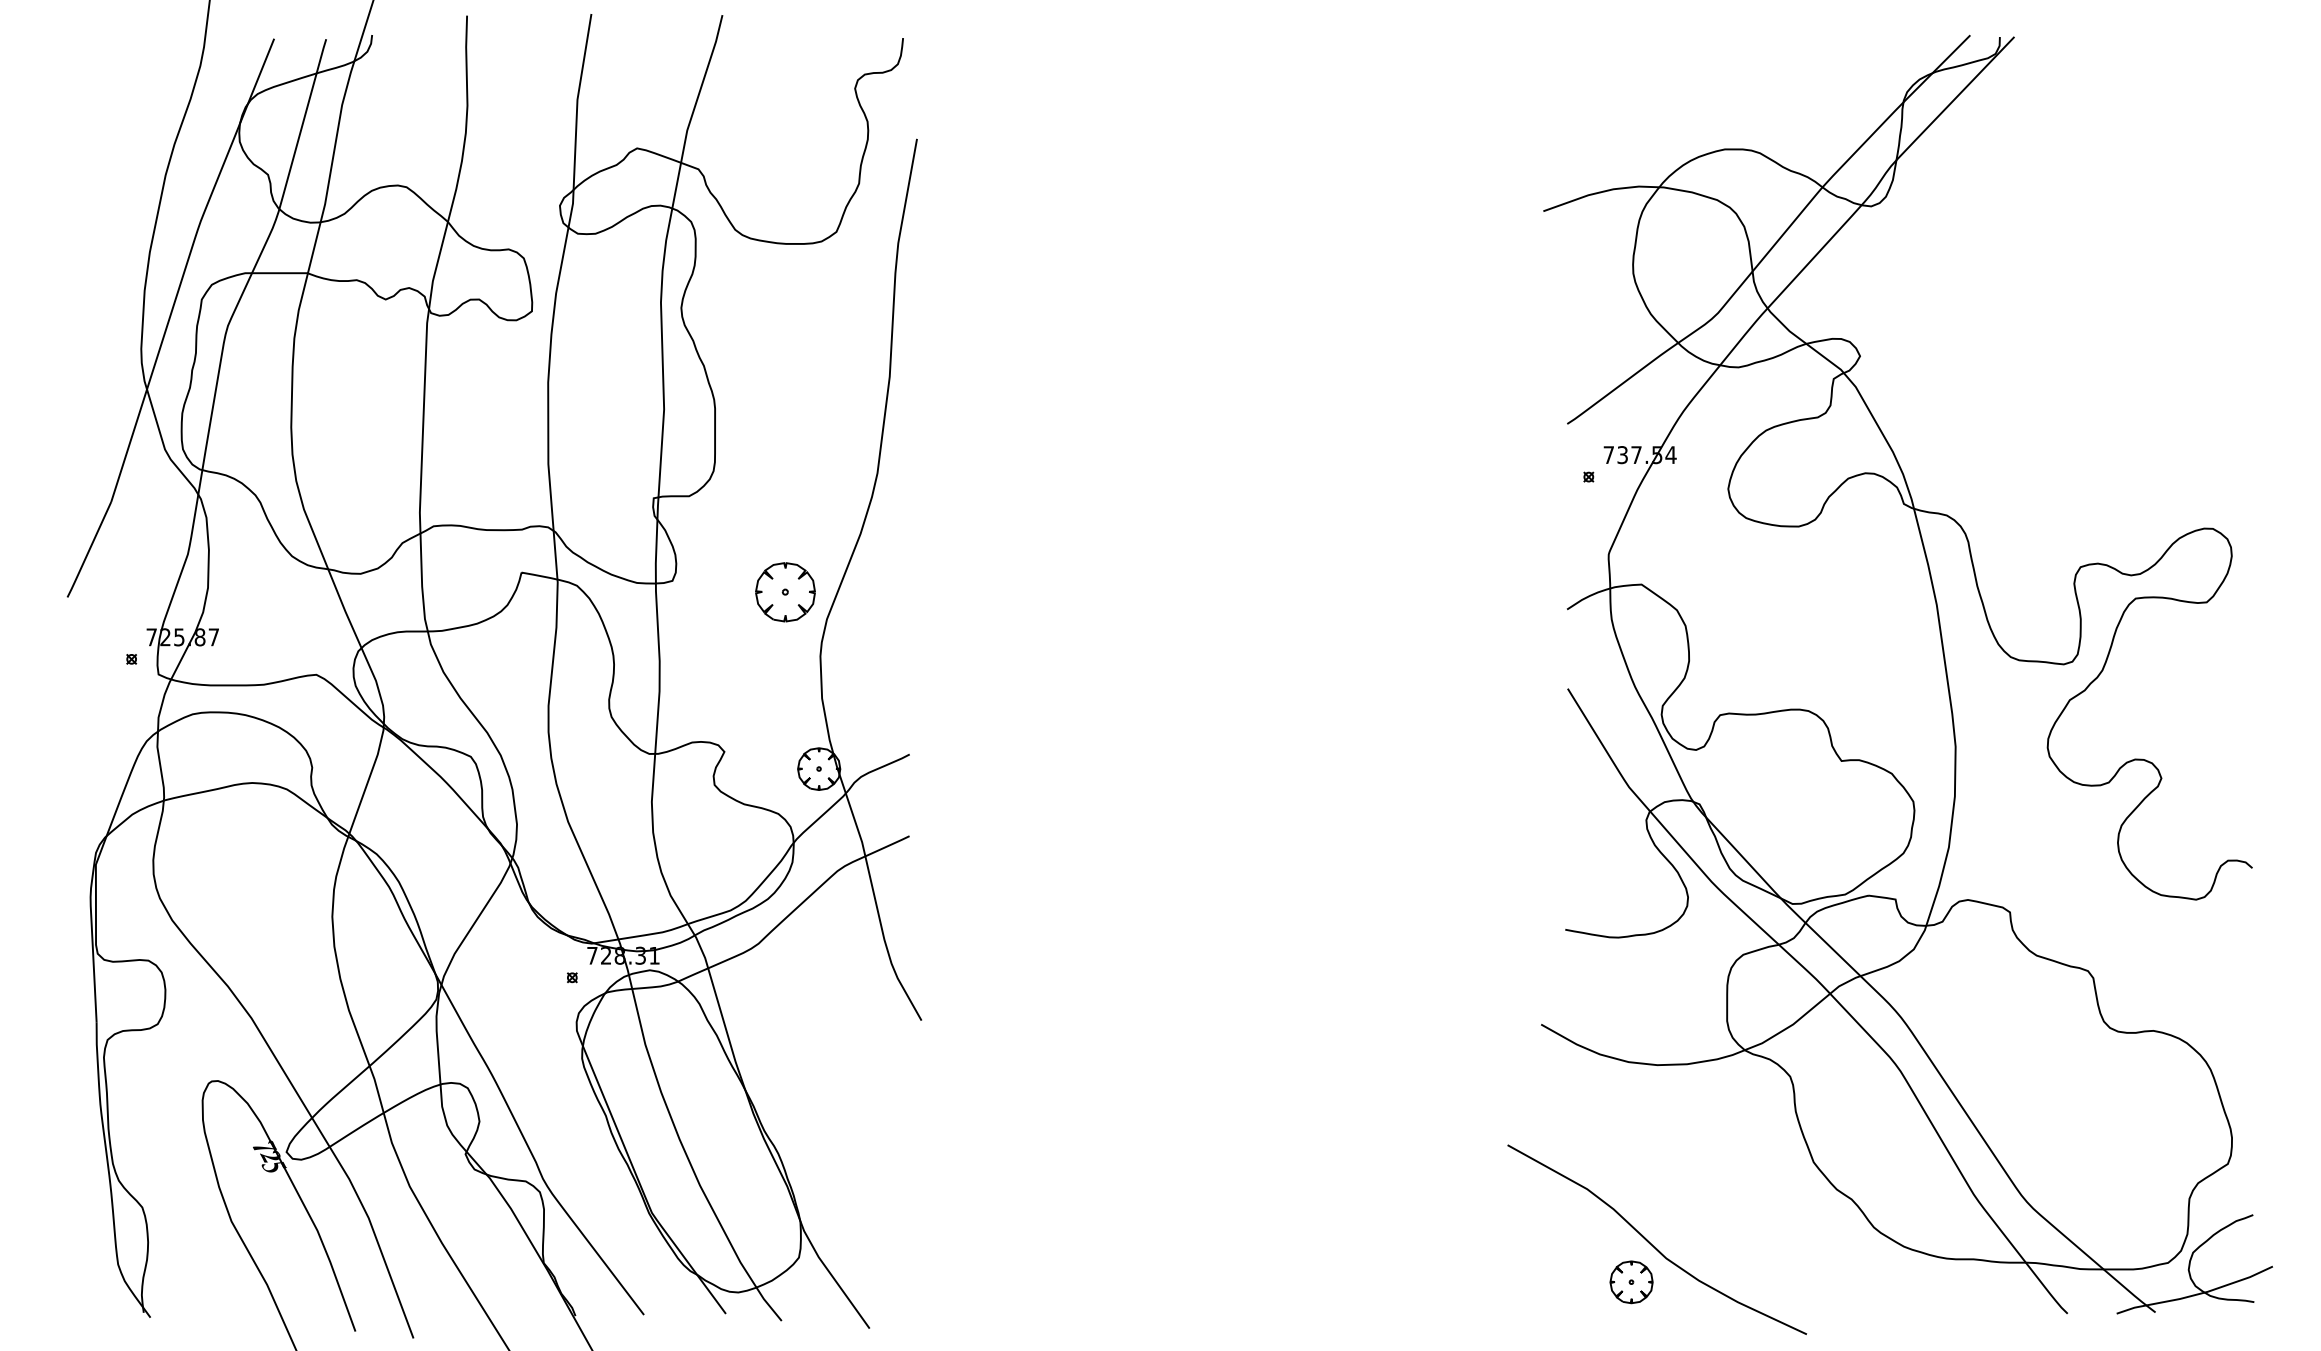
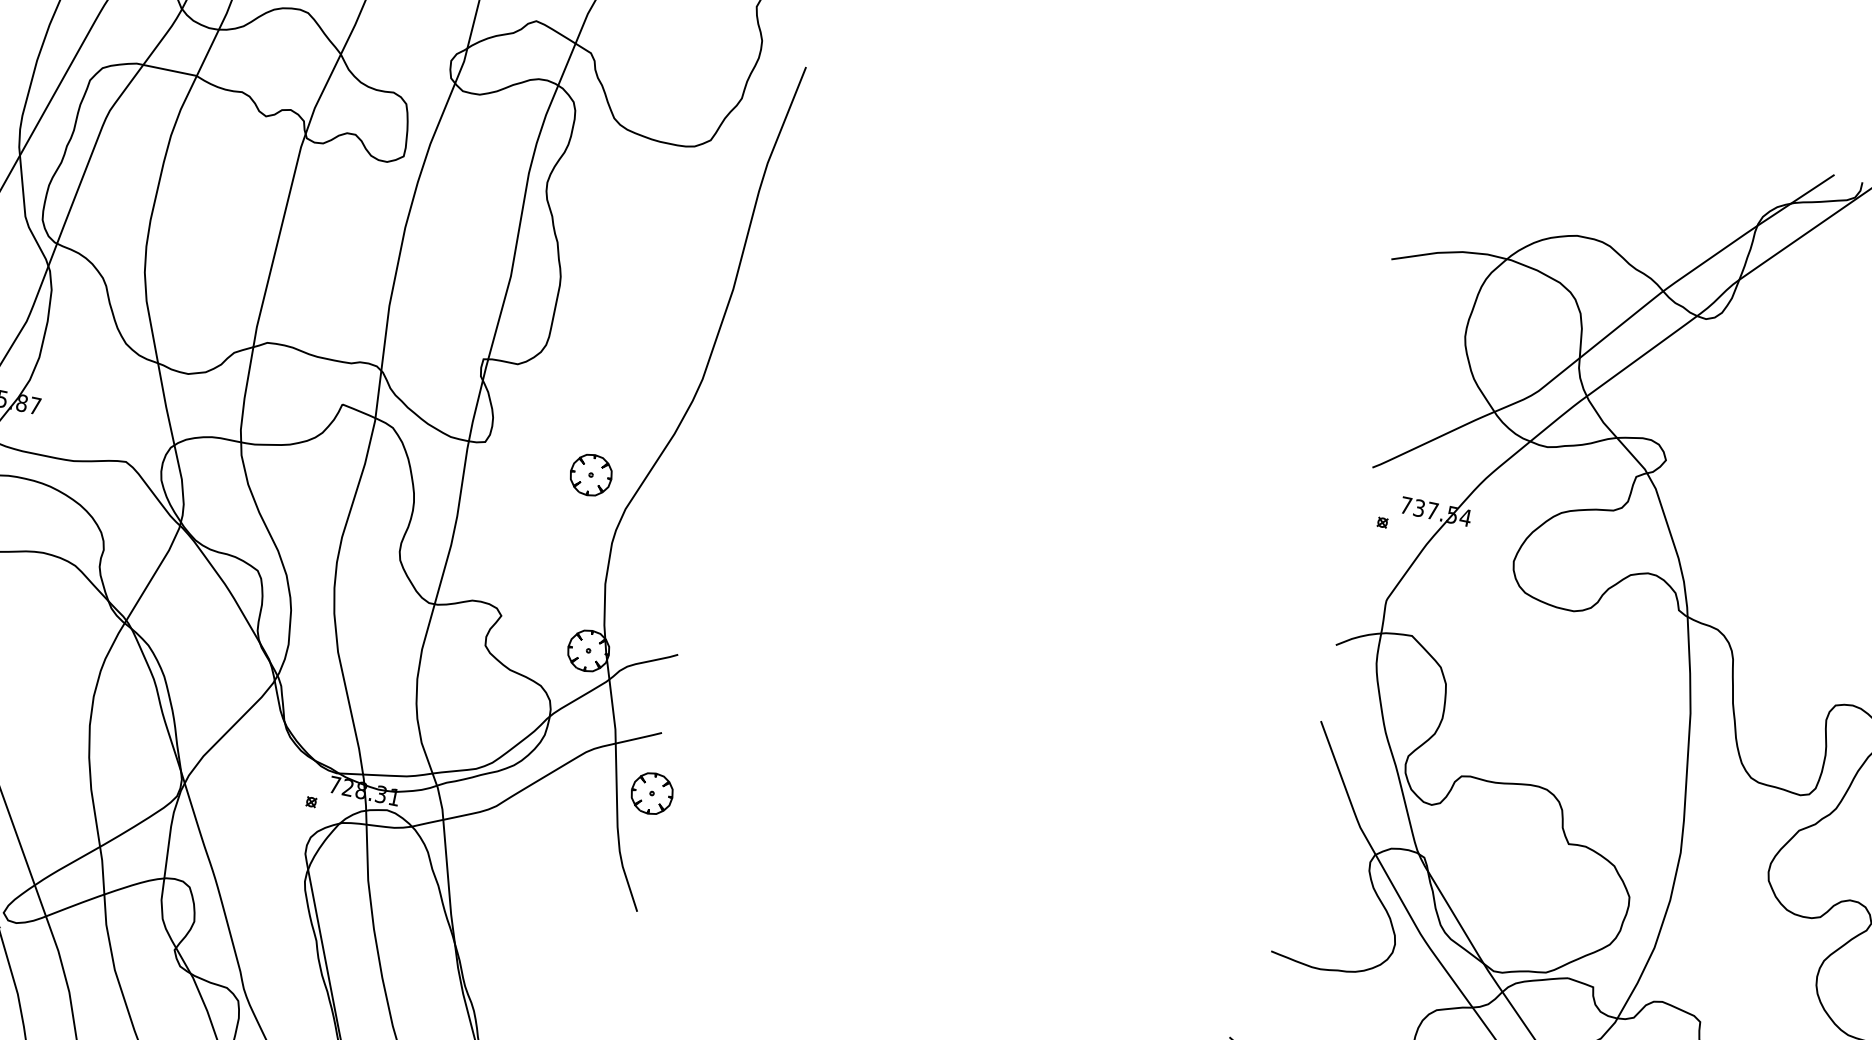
part: (785, 592) -> (591, 475), size x0.71
part: (912, 898) -> (652, 793), added

